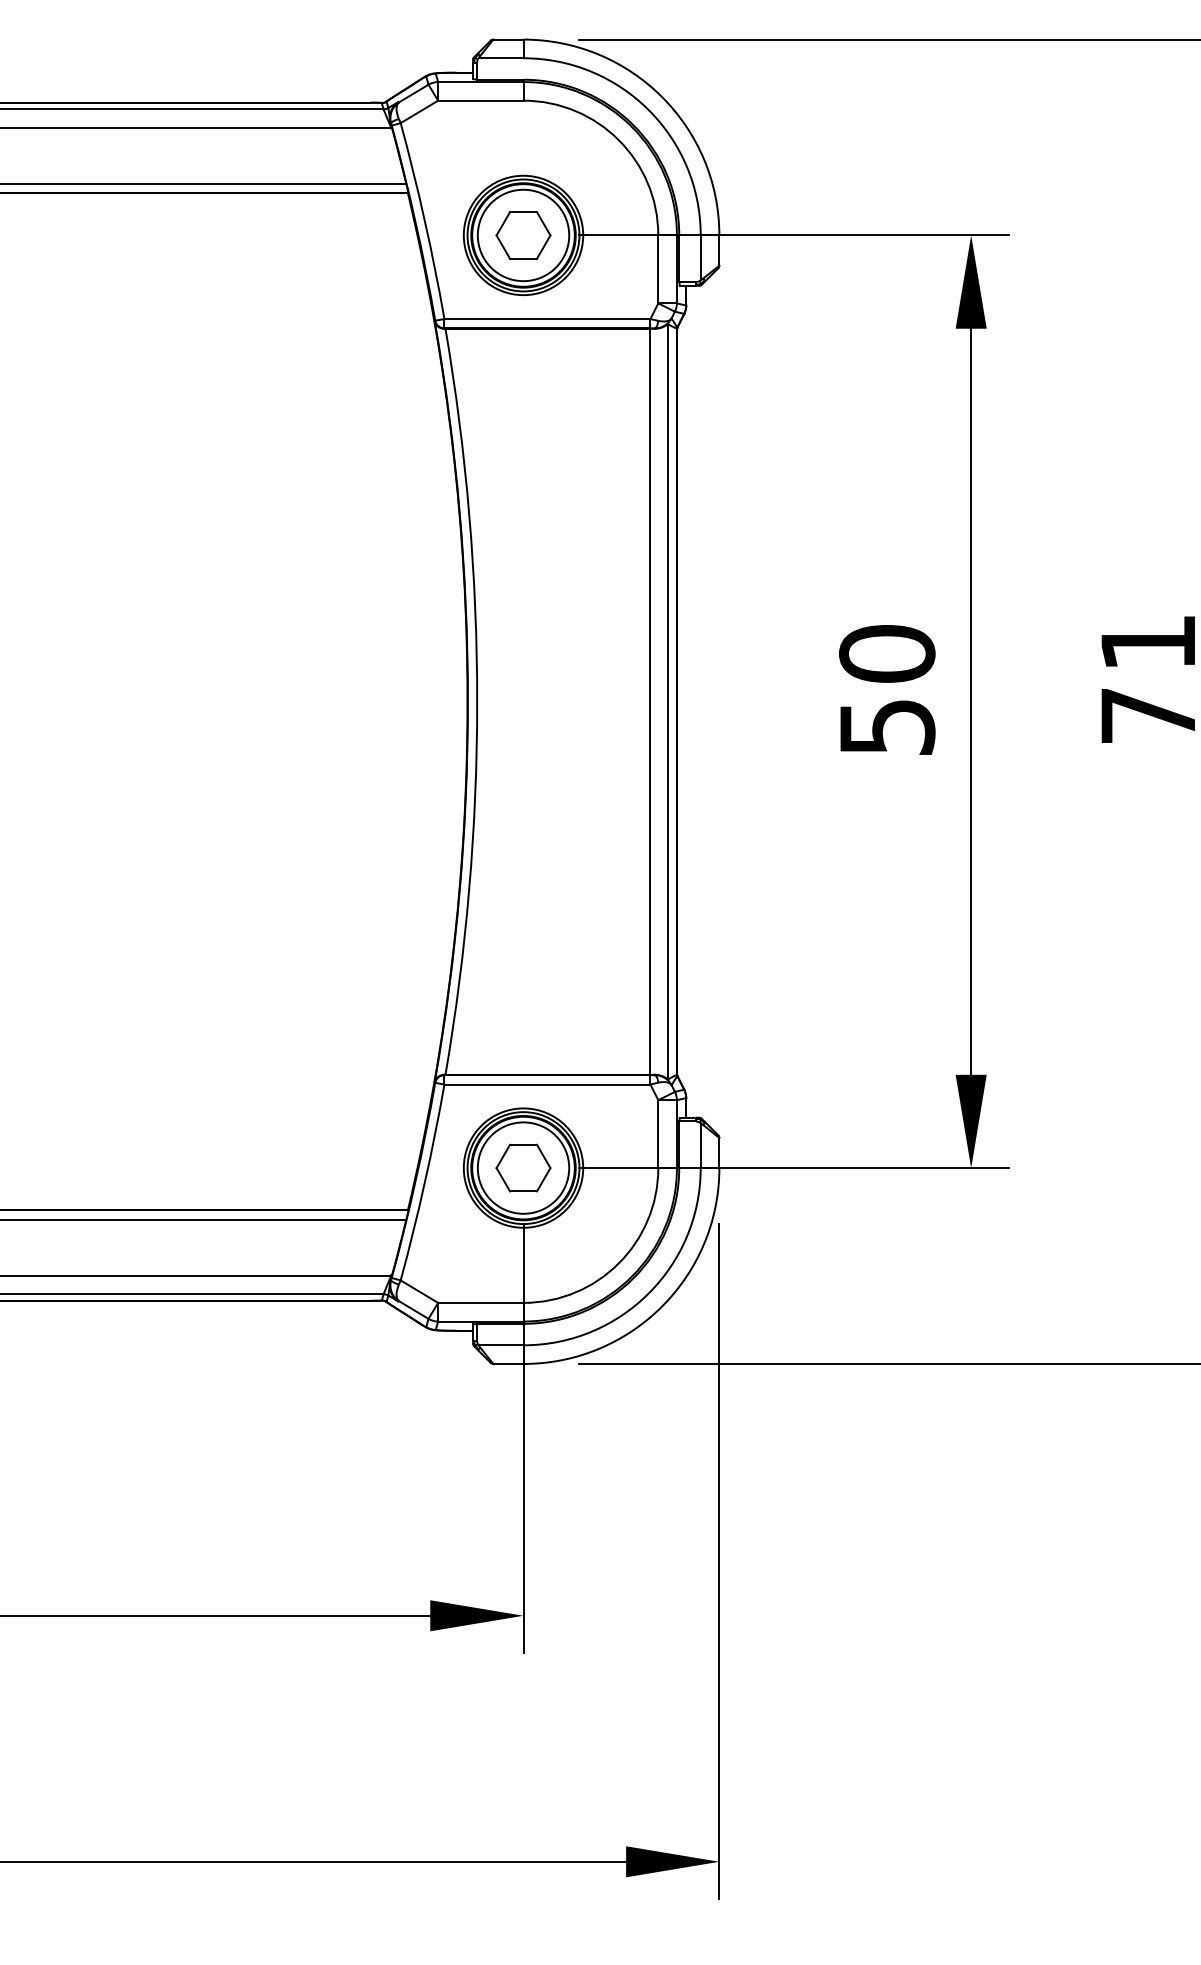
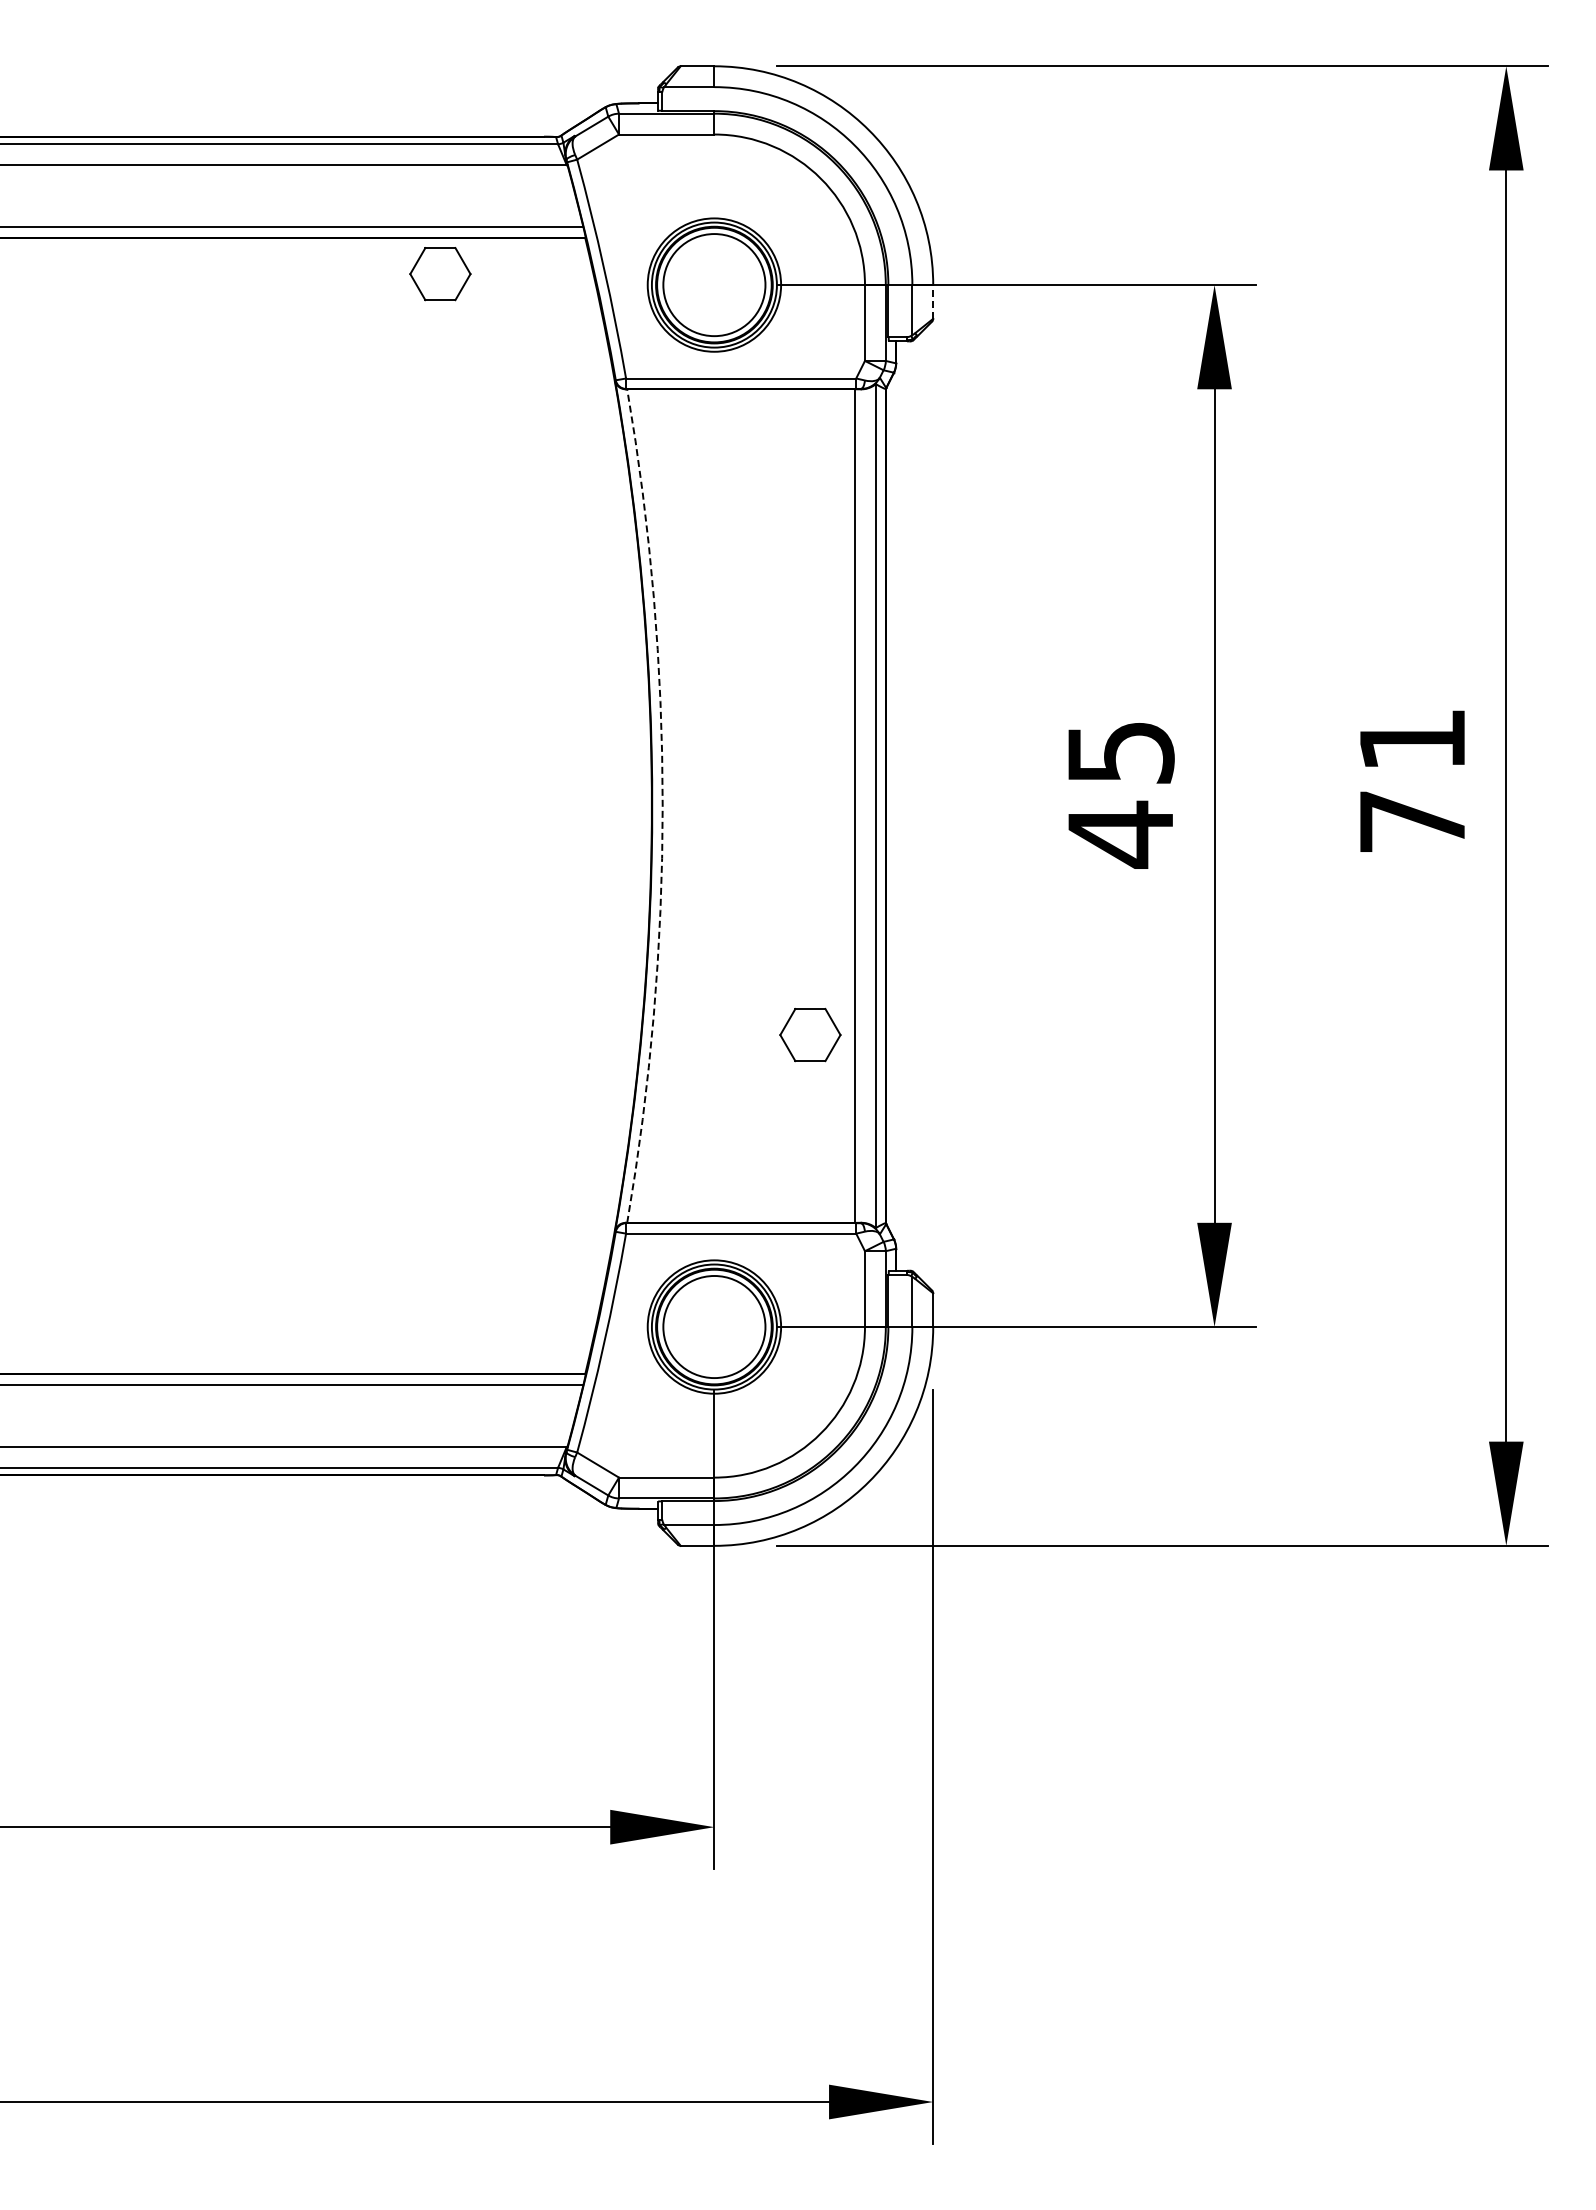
part: (523, 235) -> (440, 274), moved
line: (719, 250) -> (933, 301), solid -> dashed
text: (887, 691) -> (1120, 794), 50 -> 45
arc: (477, 702) -> (662, 806), solid -> dashed
part: (523, 1168) -> (810, 1035), moved

